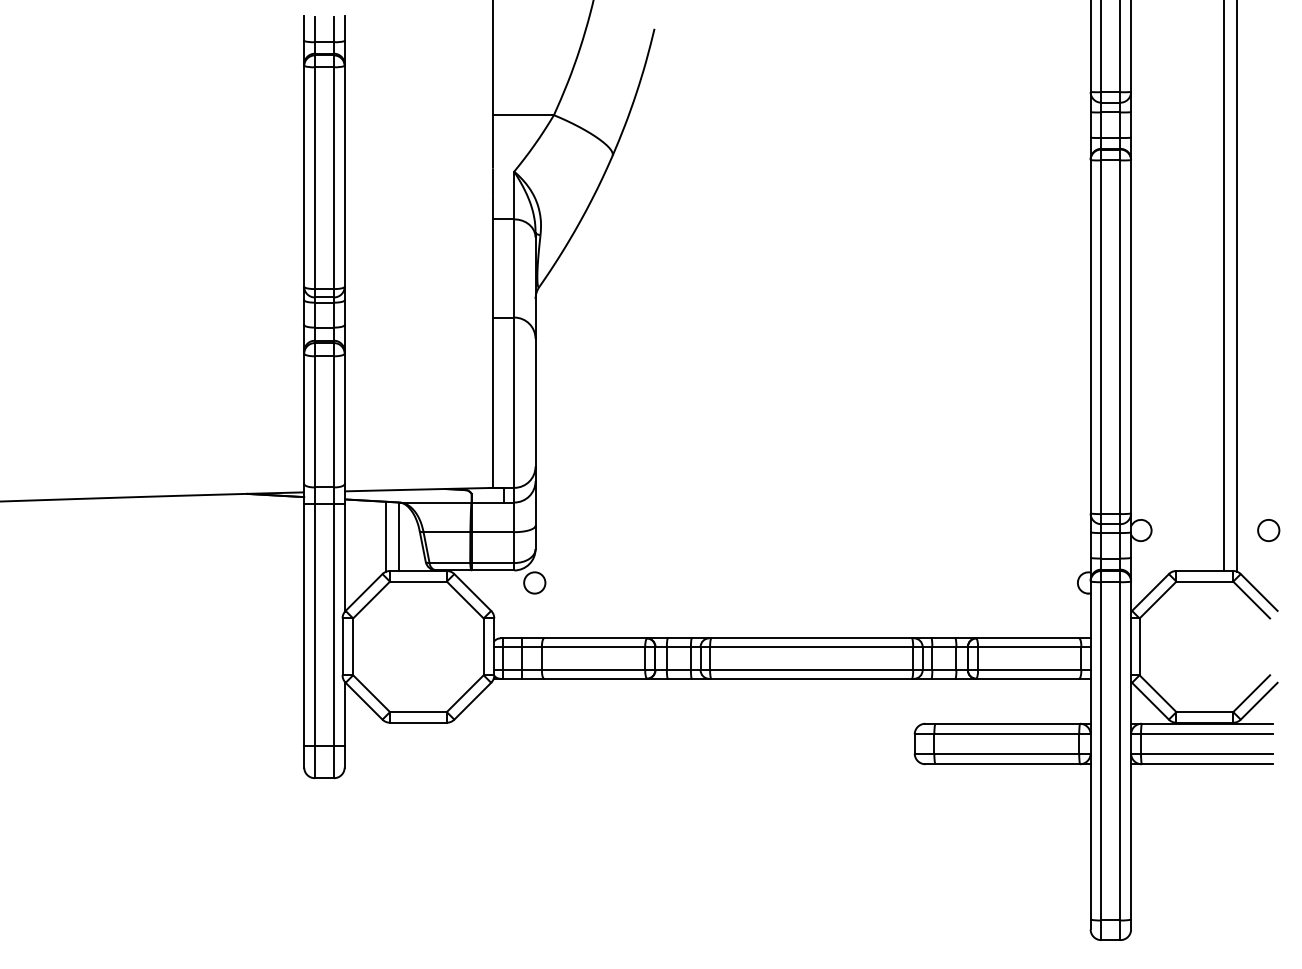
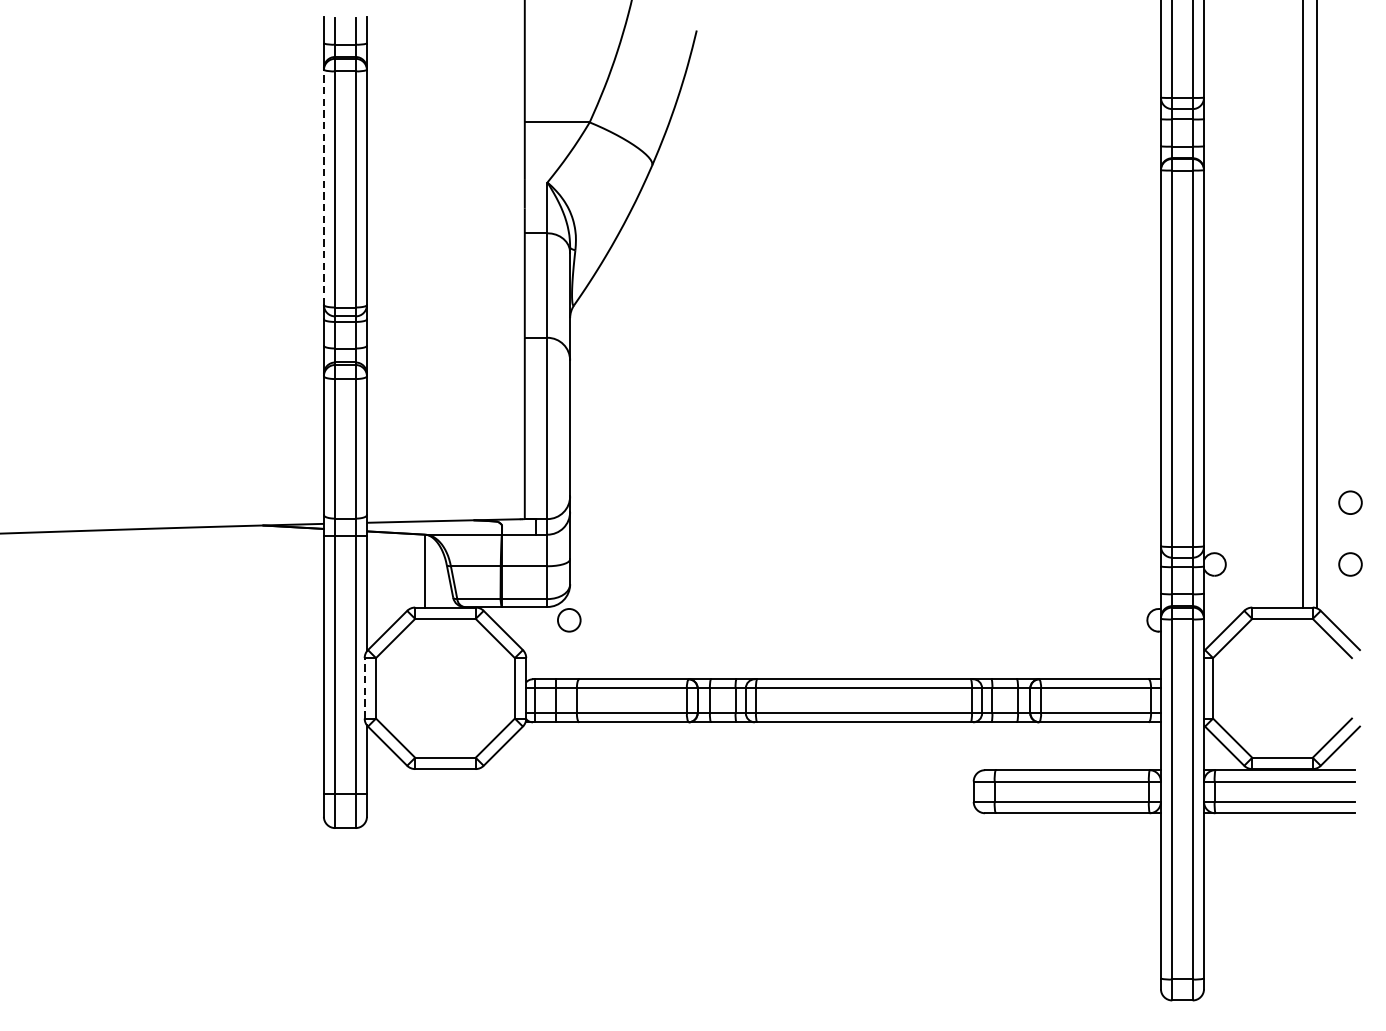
line: (304, 175) -> (324, 186), solid -> dashed
circle: (1268, 472) -> (1350, 502), added
line: (386, 536) -> (411, 570), removed
line: (342, 646) -> (364, 687), solid -> dashed

